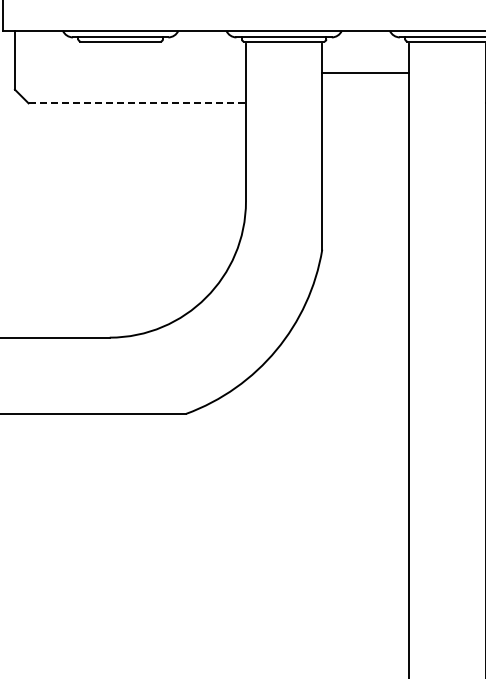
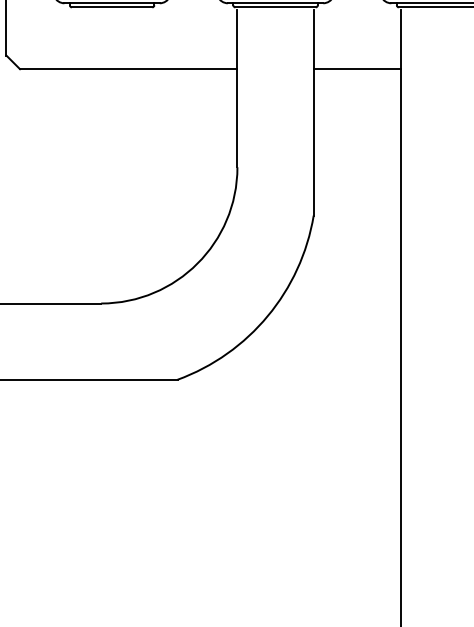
line: (365, 73) -> (356, 69), moved
line: (137, 103) -> (128, 69), dashed -> solid

